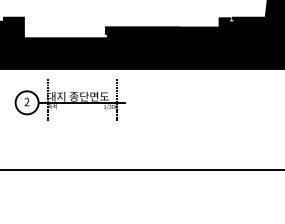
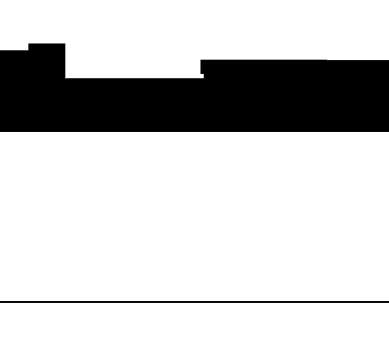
part: (69, 99) -> (140, 183), removed

